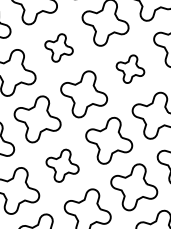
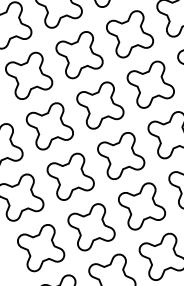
part: (59, 48) -> (79, 55), size x1.67
part: (130, 69) -> (150, 84), size x1.67
part: (62, 165) -> (70, 176), size x1.43

